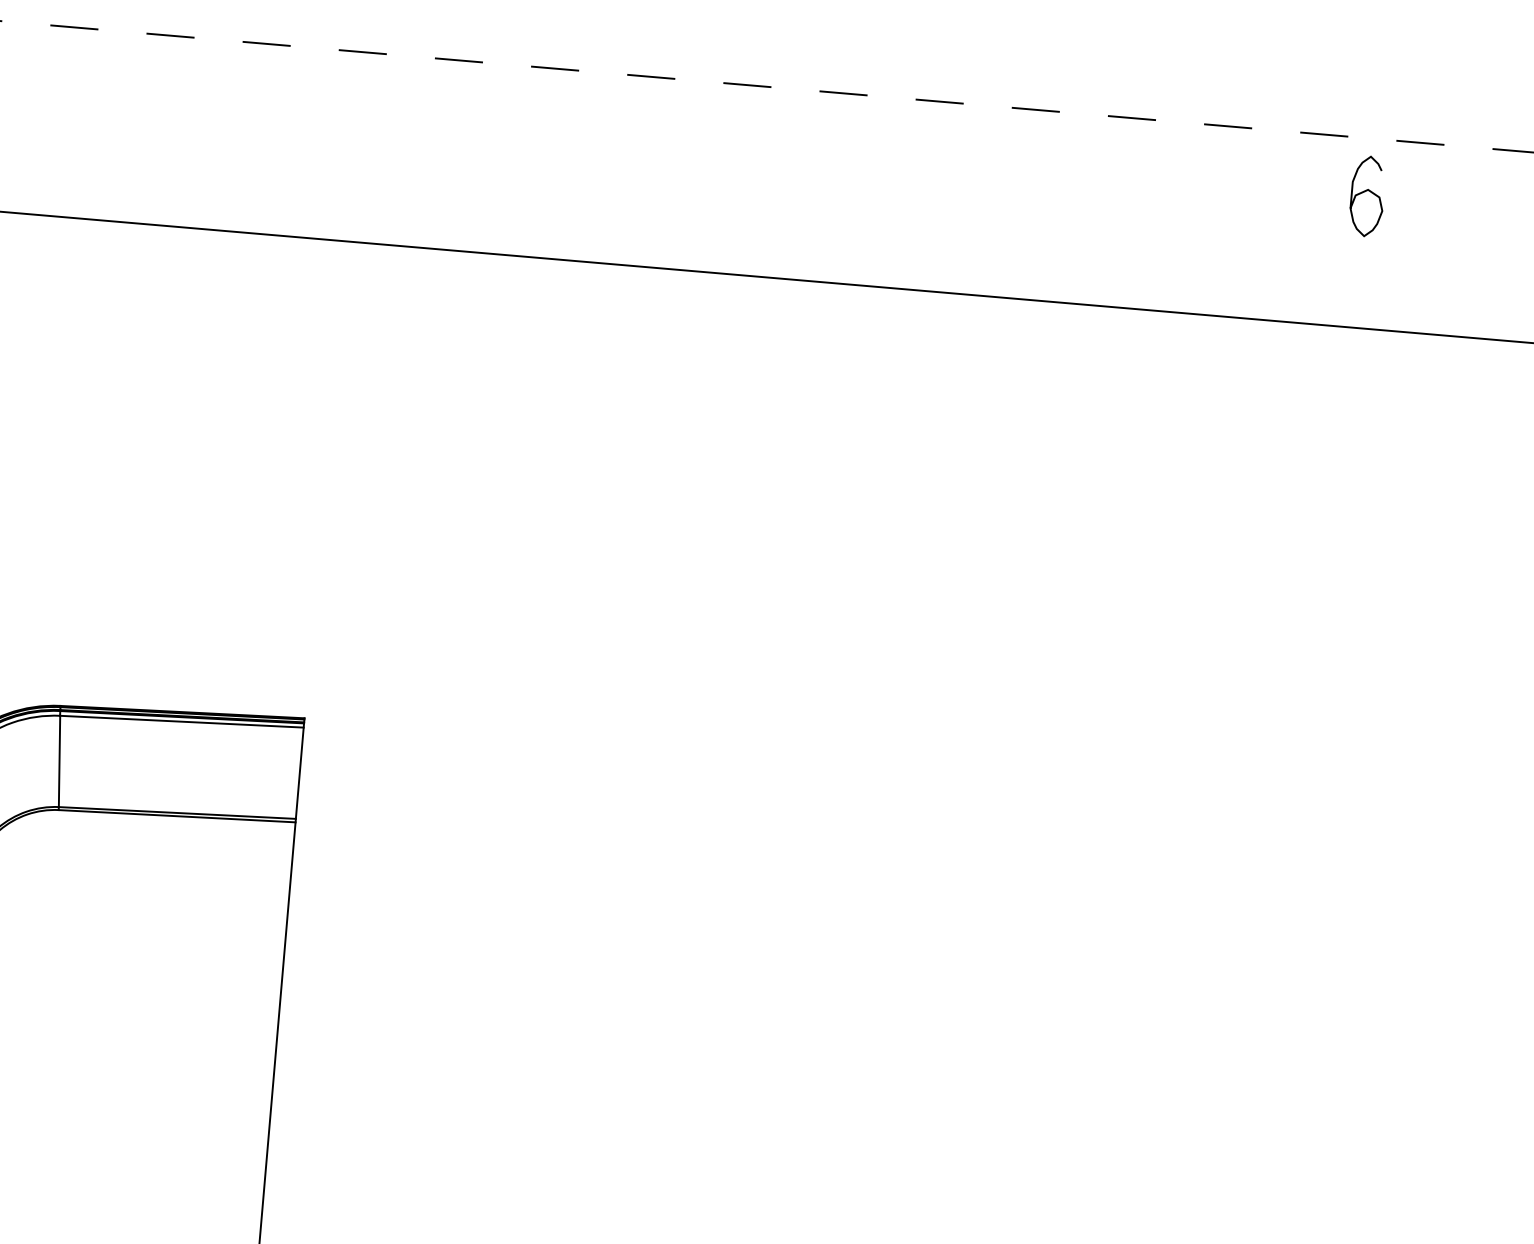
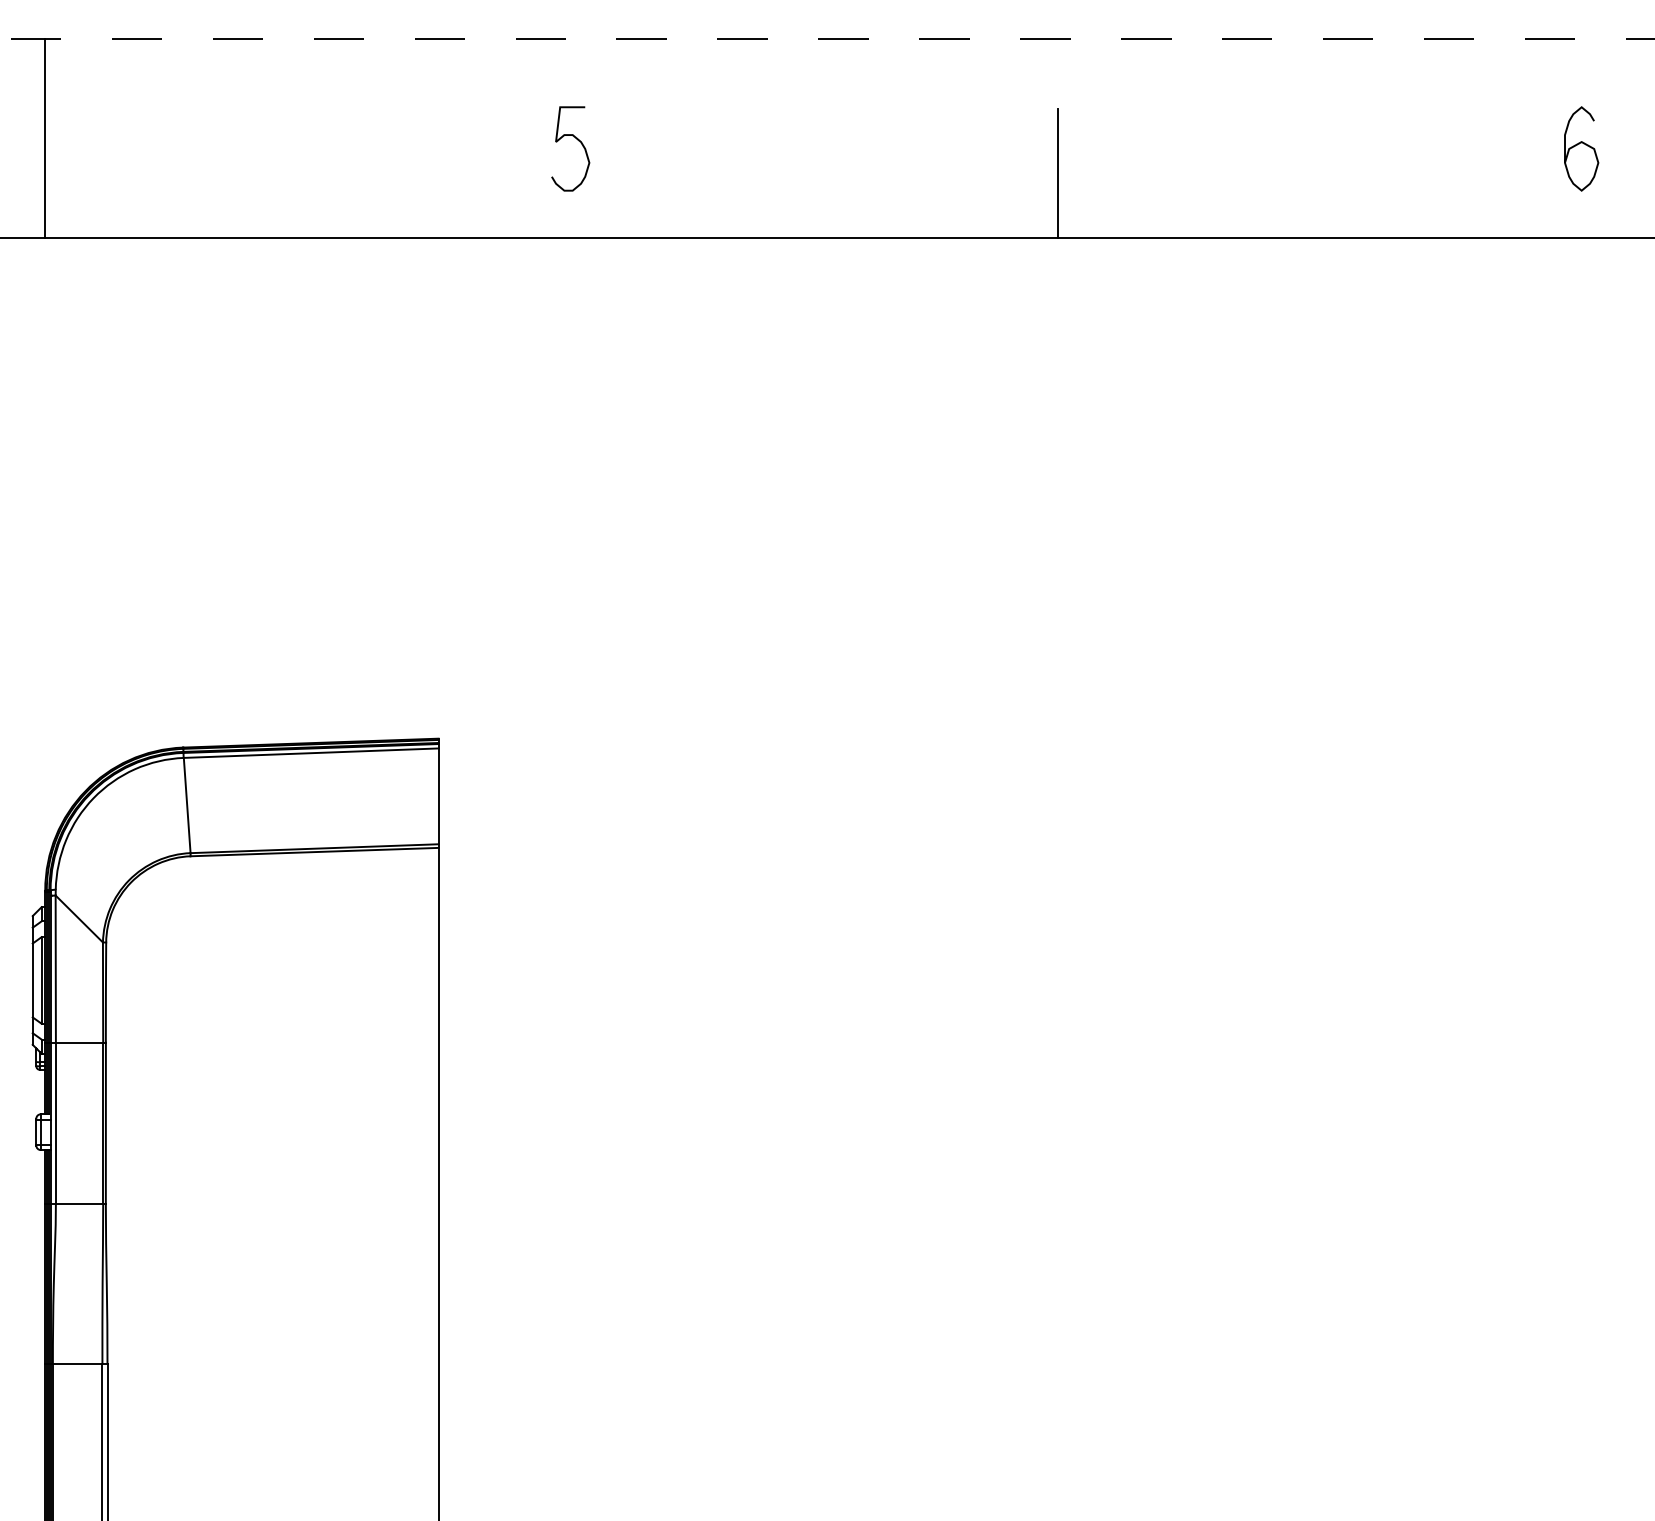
curve: (485, 159) -> (577, 140), added
curve: (1365, 192) -> (1579, 144), moved
line: (941, 230) -> (1058, 173), added

